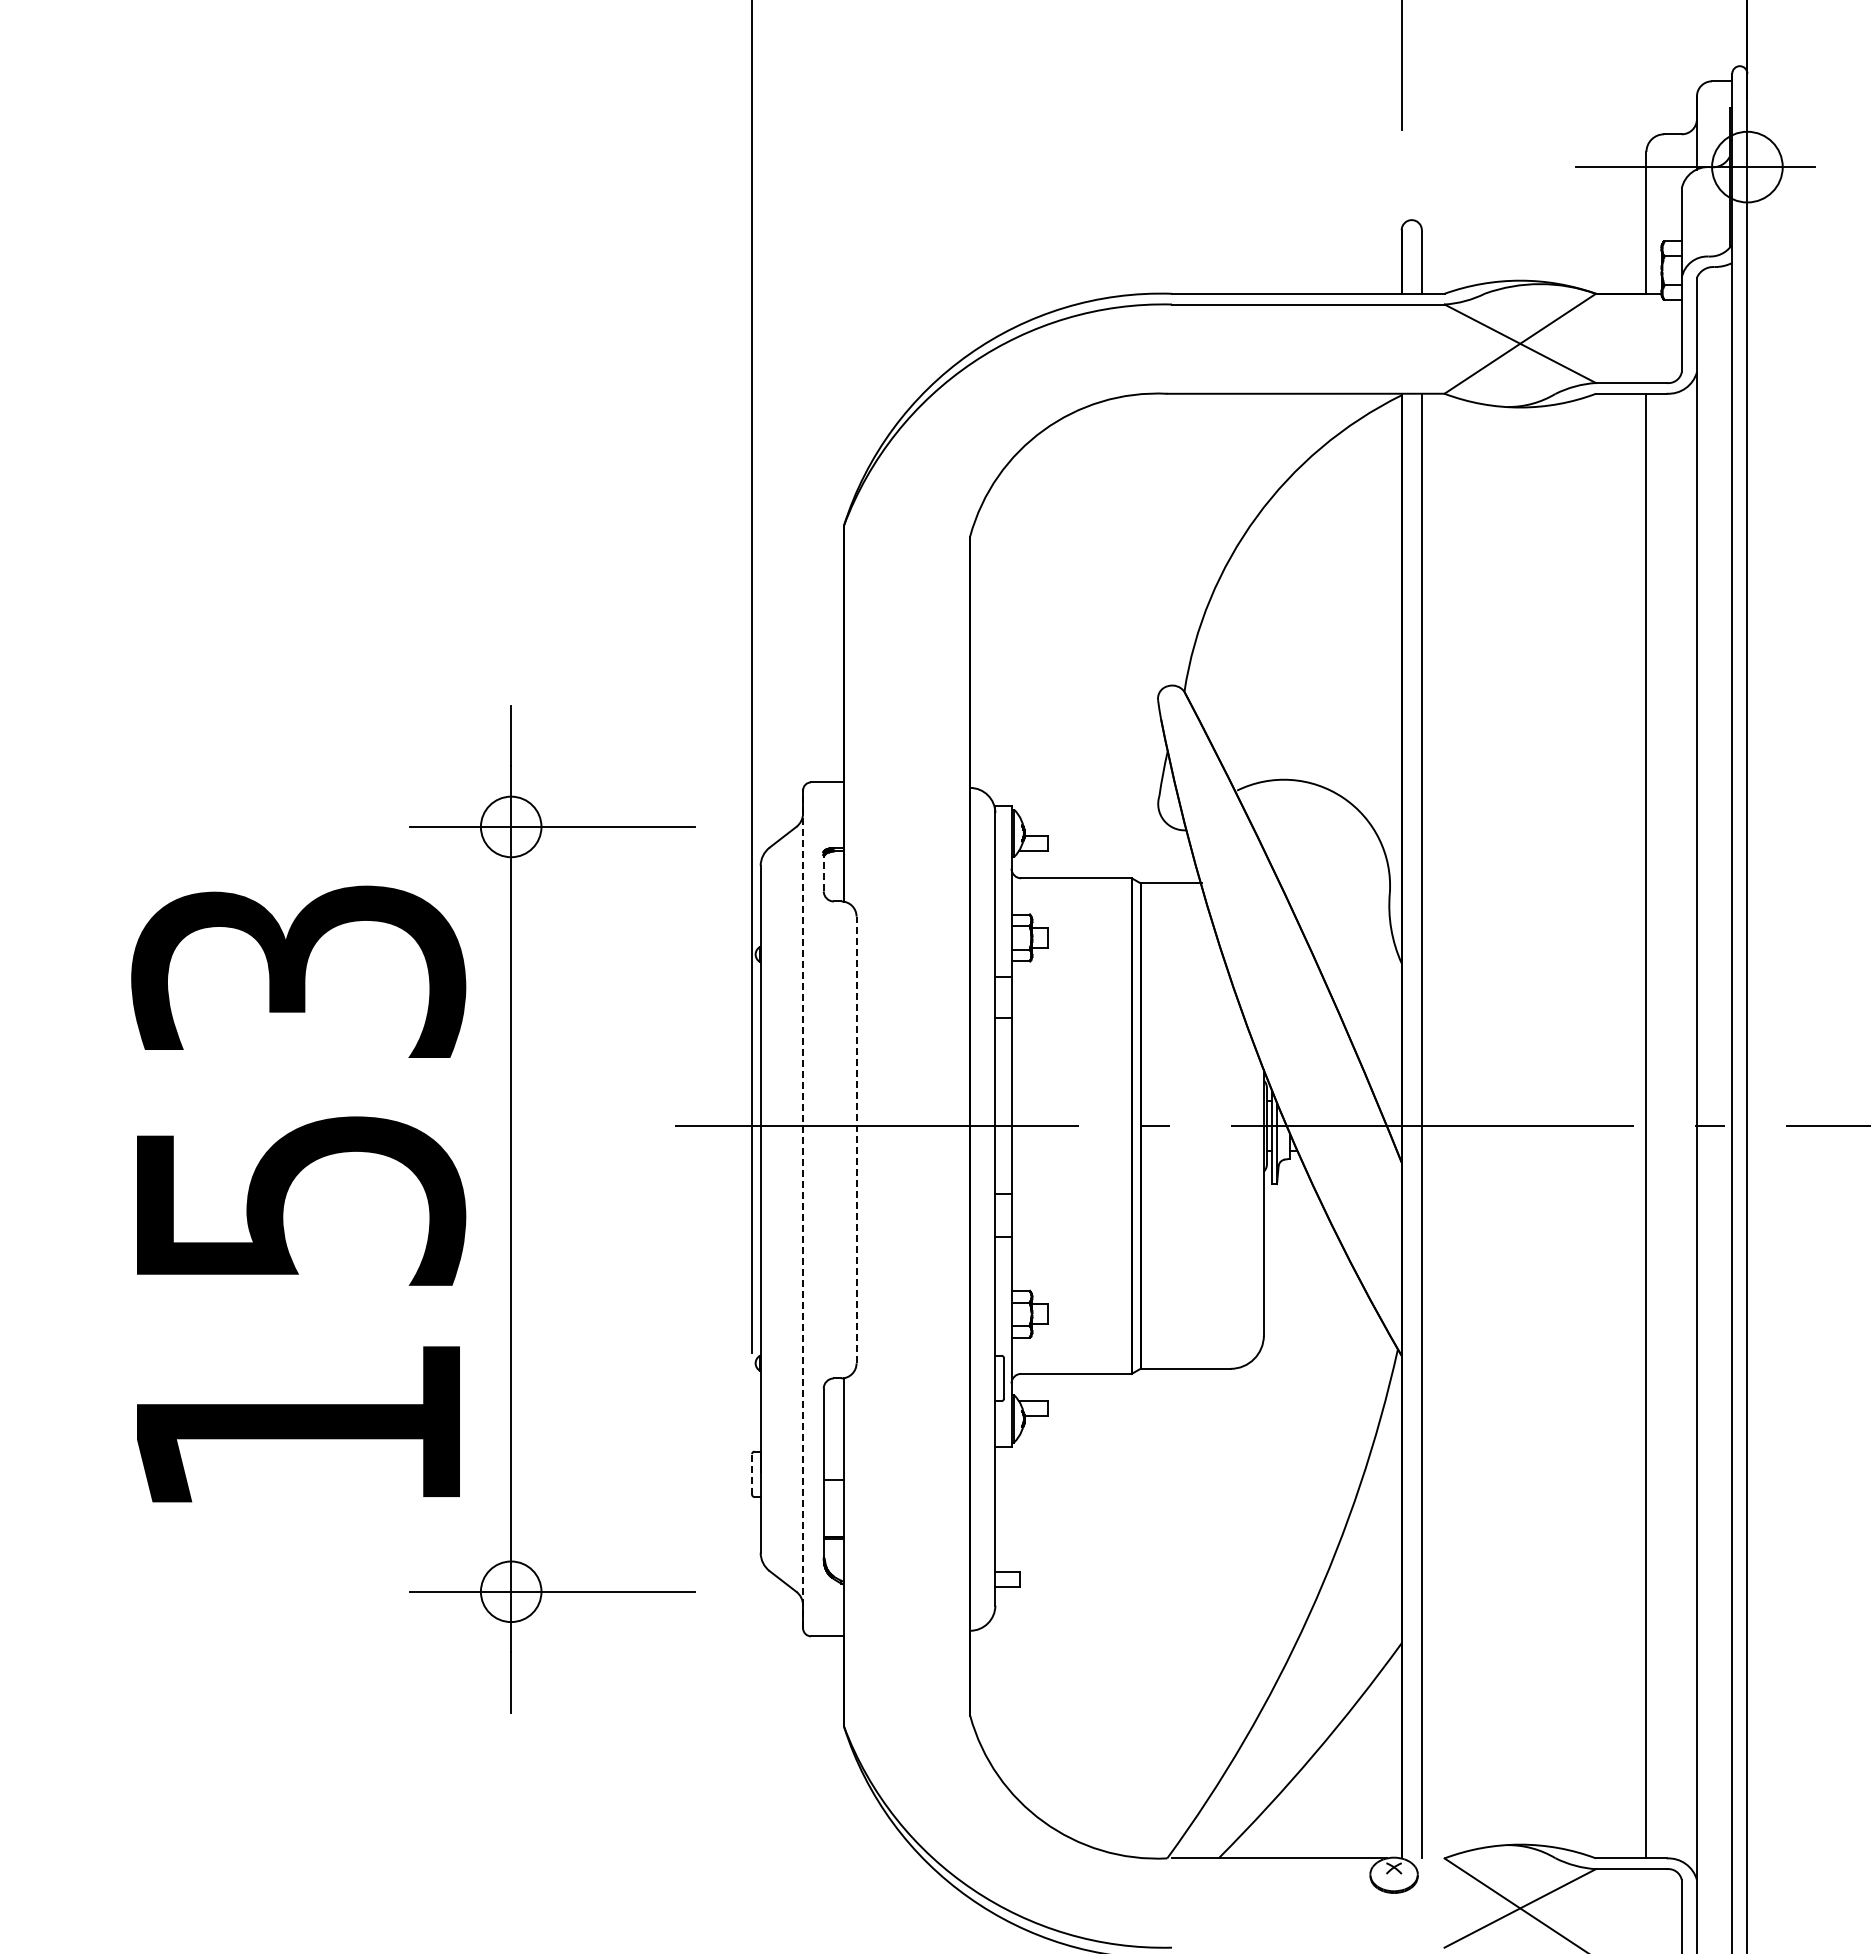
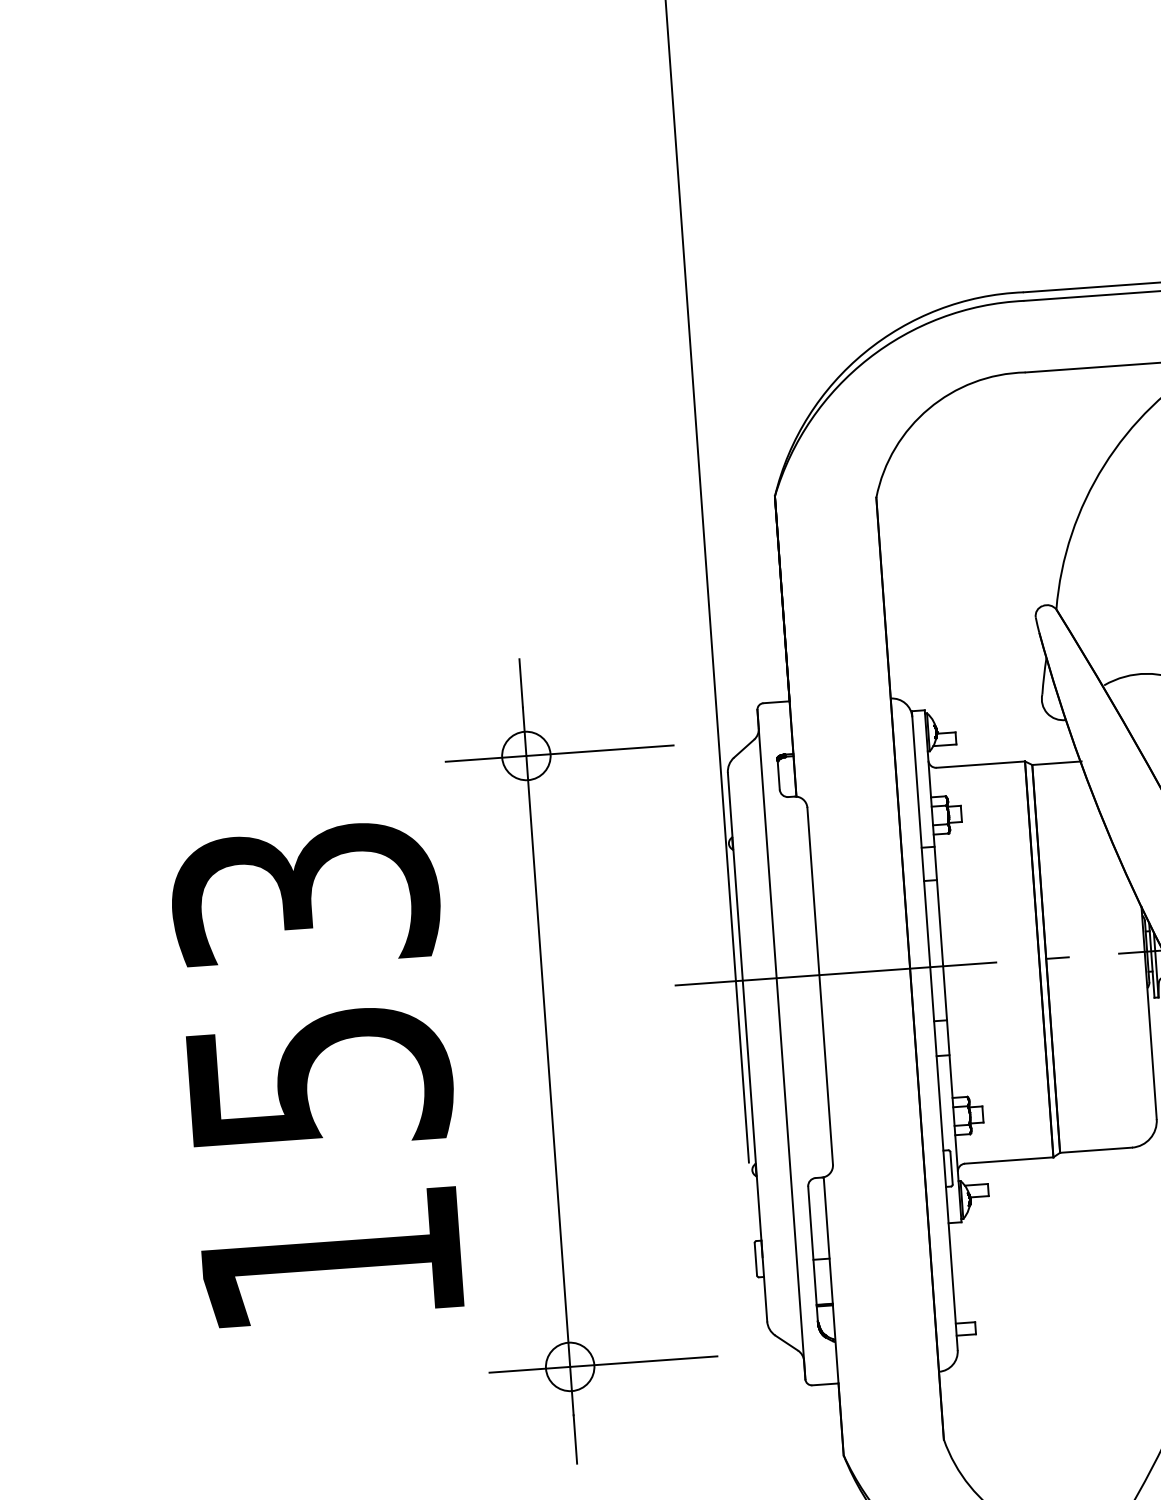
line: (823, 871) -> (778, 773), dashed -> solid
line: (856, 1139) -> (820, 985), dashed -> solid
text: (298, 1193) -> (318, 1073), moved
line: (803, 1209) -> (781, 1044), dashed -> solid
line: (752, 1473) -> (756, 1258), dashed -> solid

